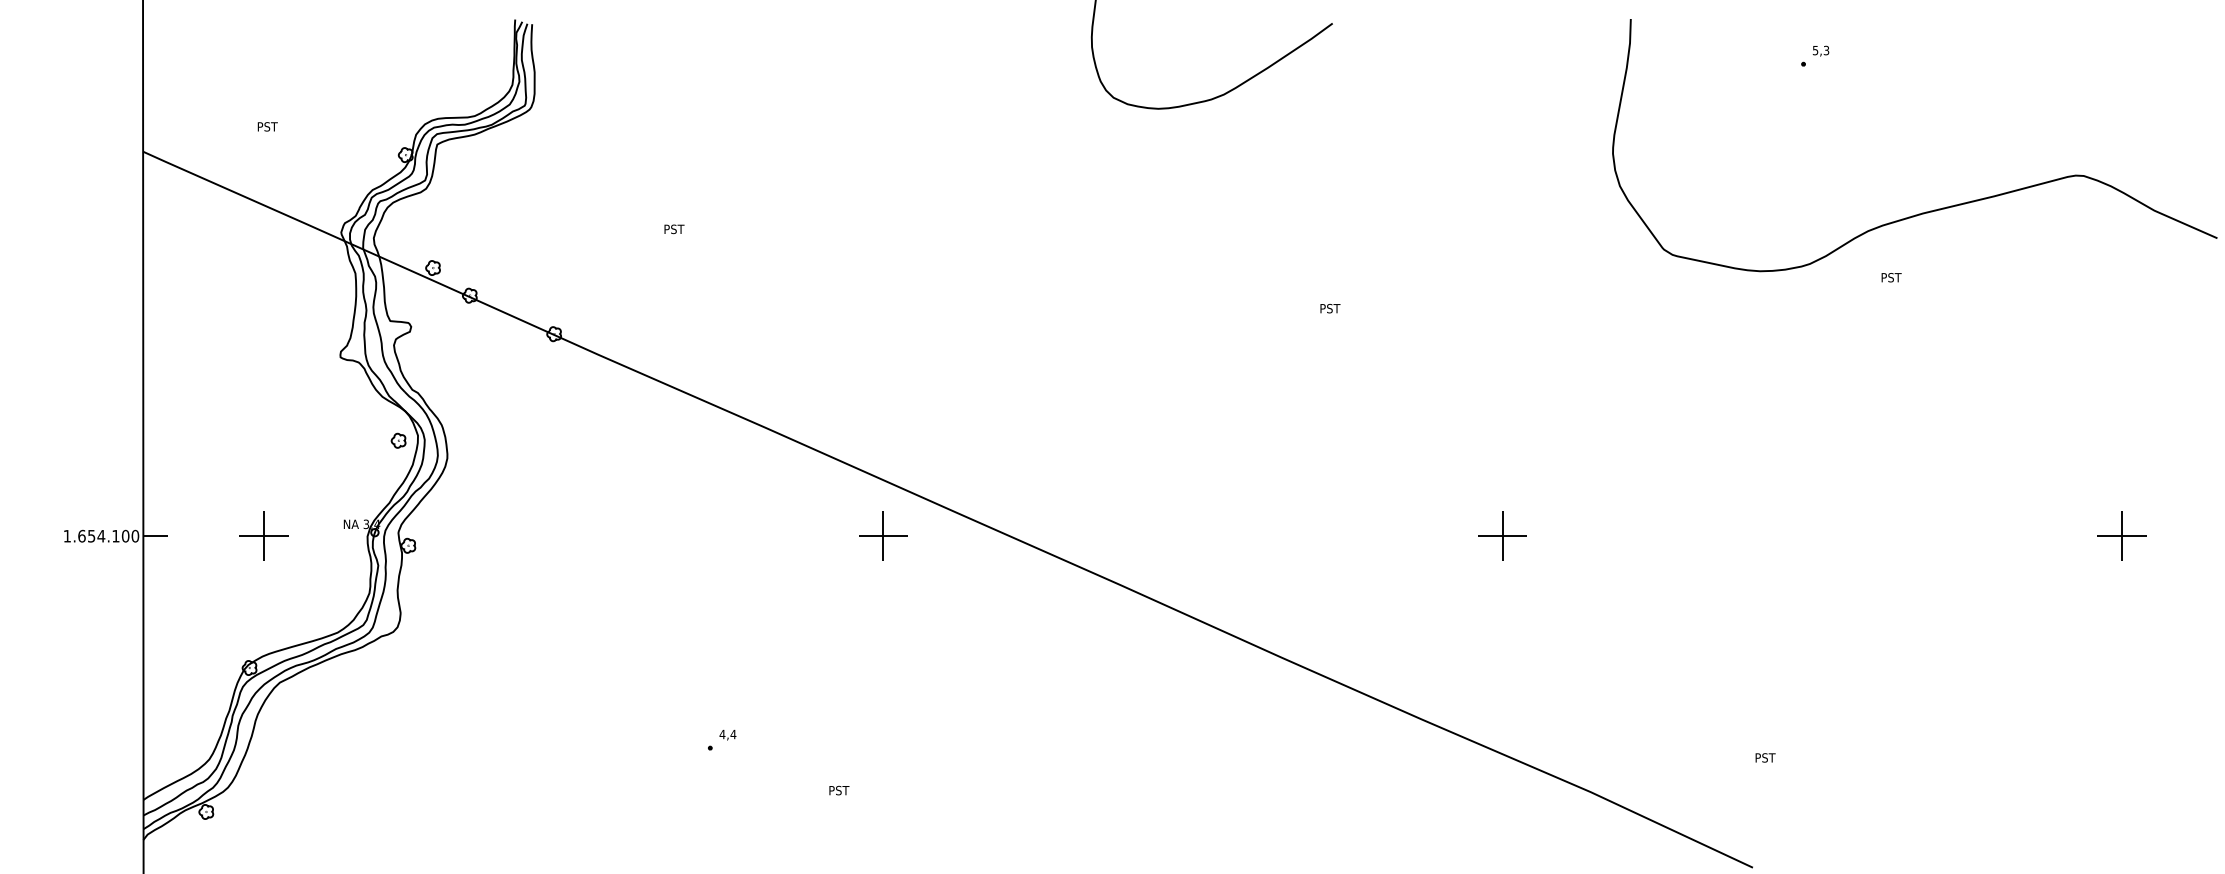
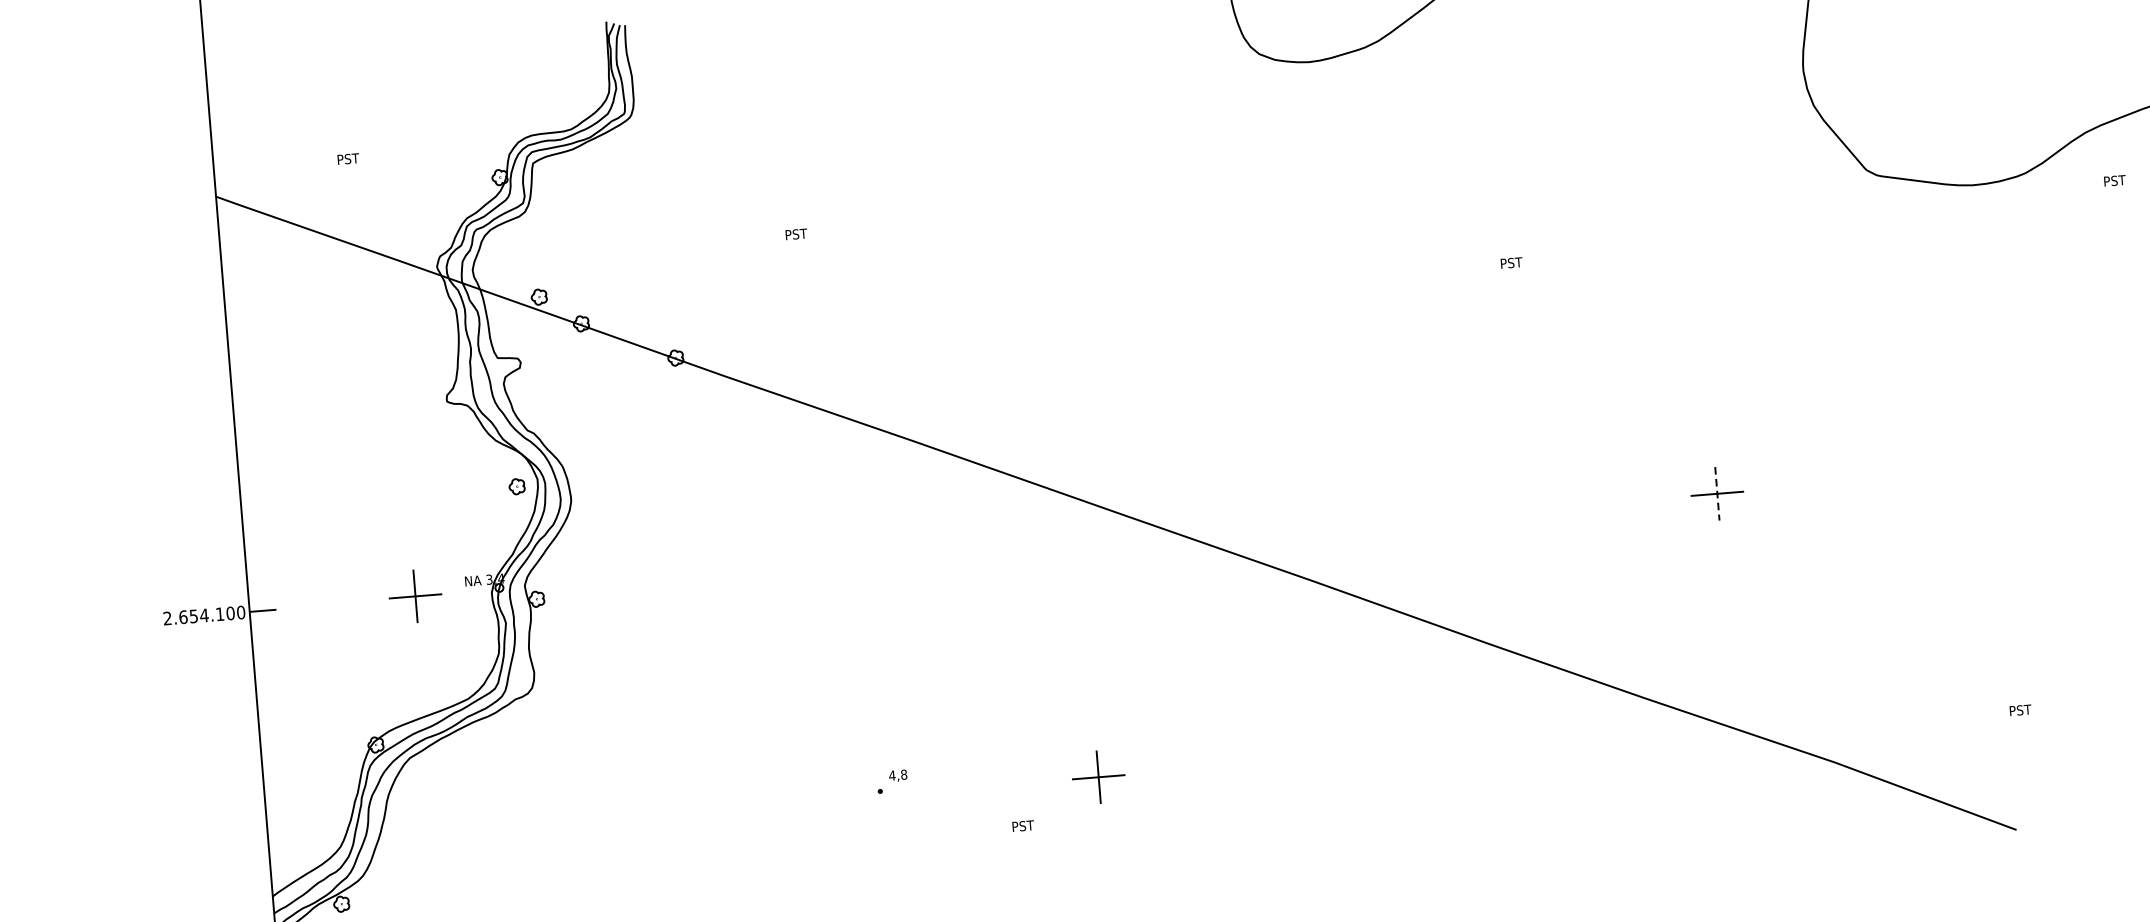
text: (66, 535) -> (166, 617), 1.654.100 -> 2.654.100
part: (263, 535) -> (414, 595), moved
part: (883, 535) -> (1098, 776), moved
line: (1502, 536) -> (1717, 494), solid -> dashed
text: (733, 734) -> (904, 774), 4,4 -> 4,8

